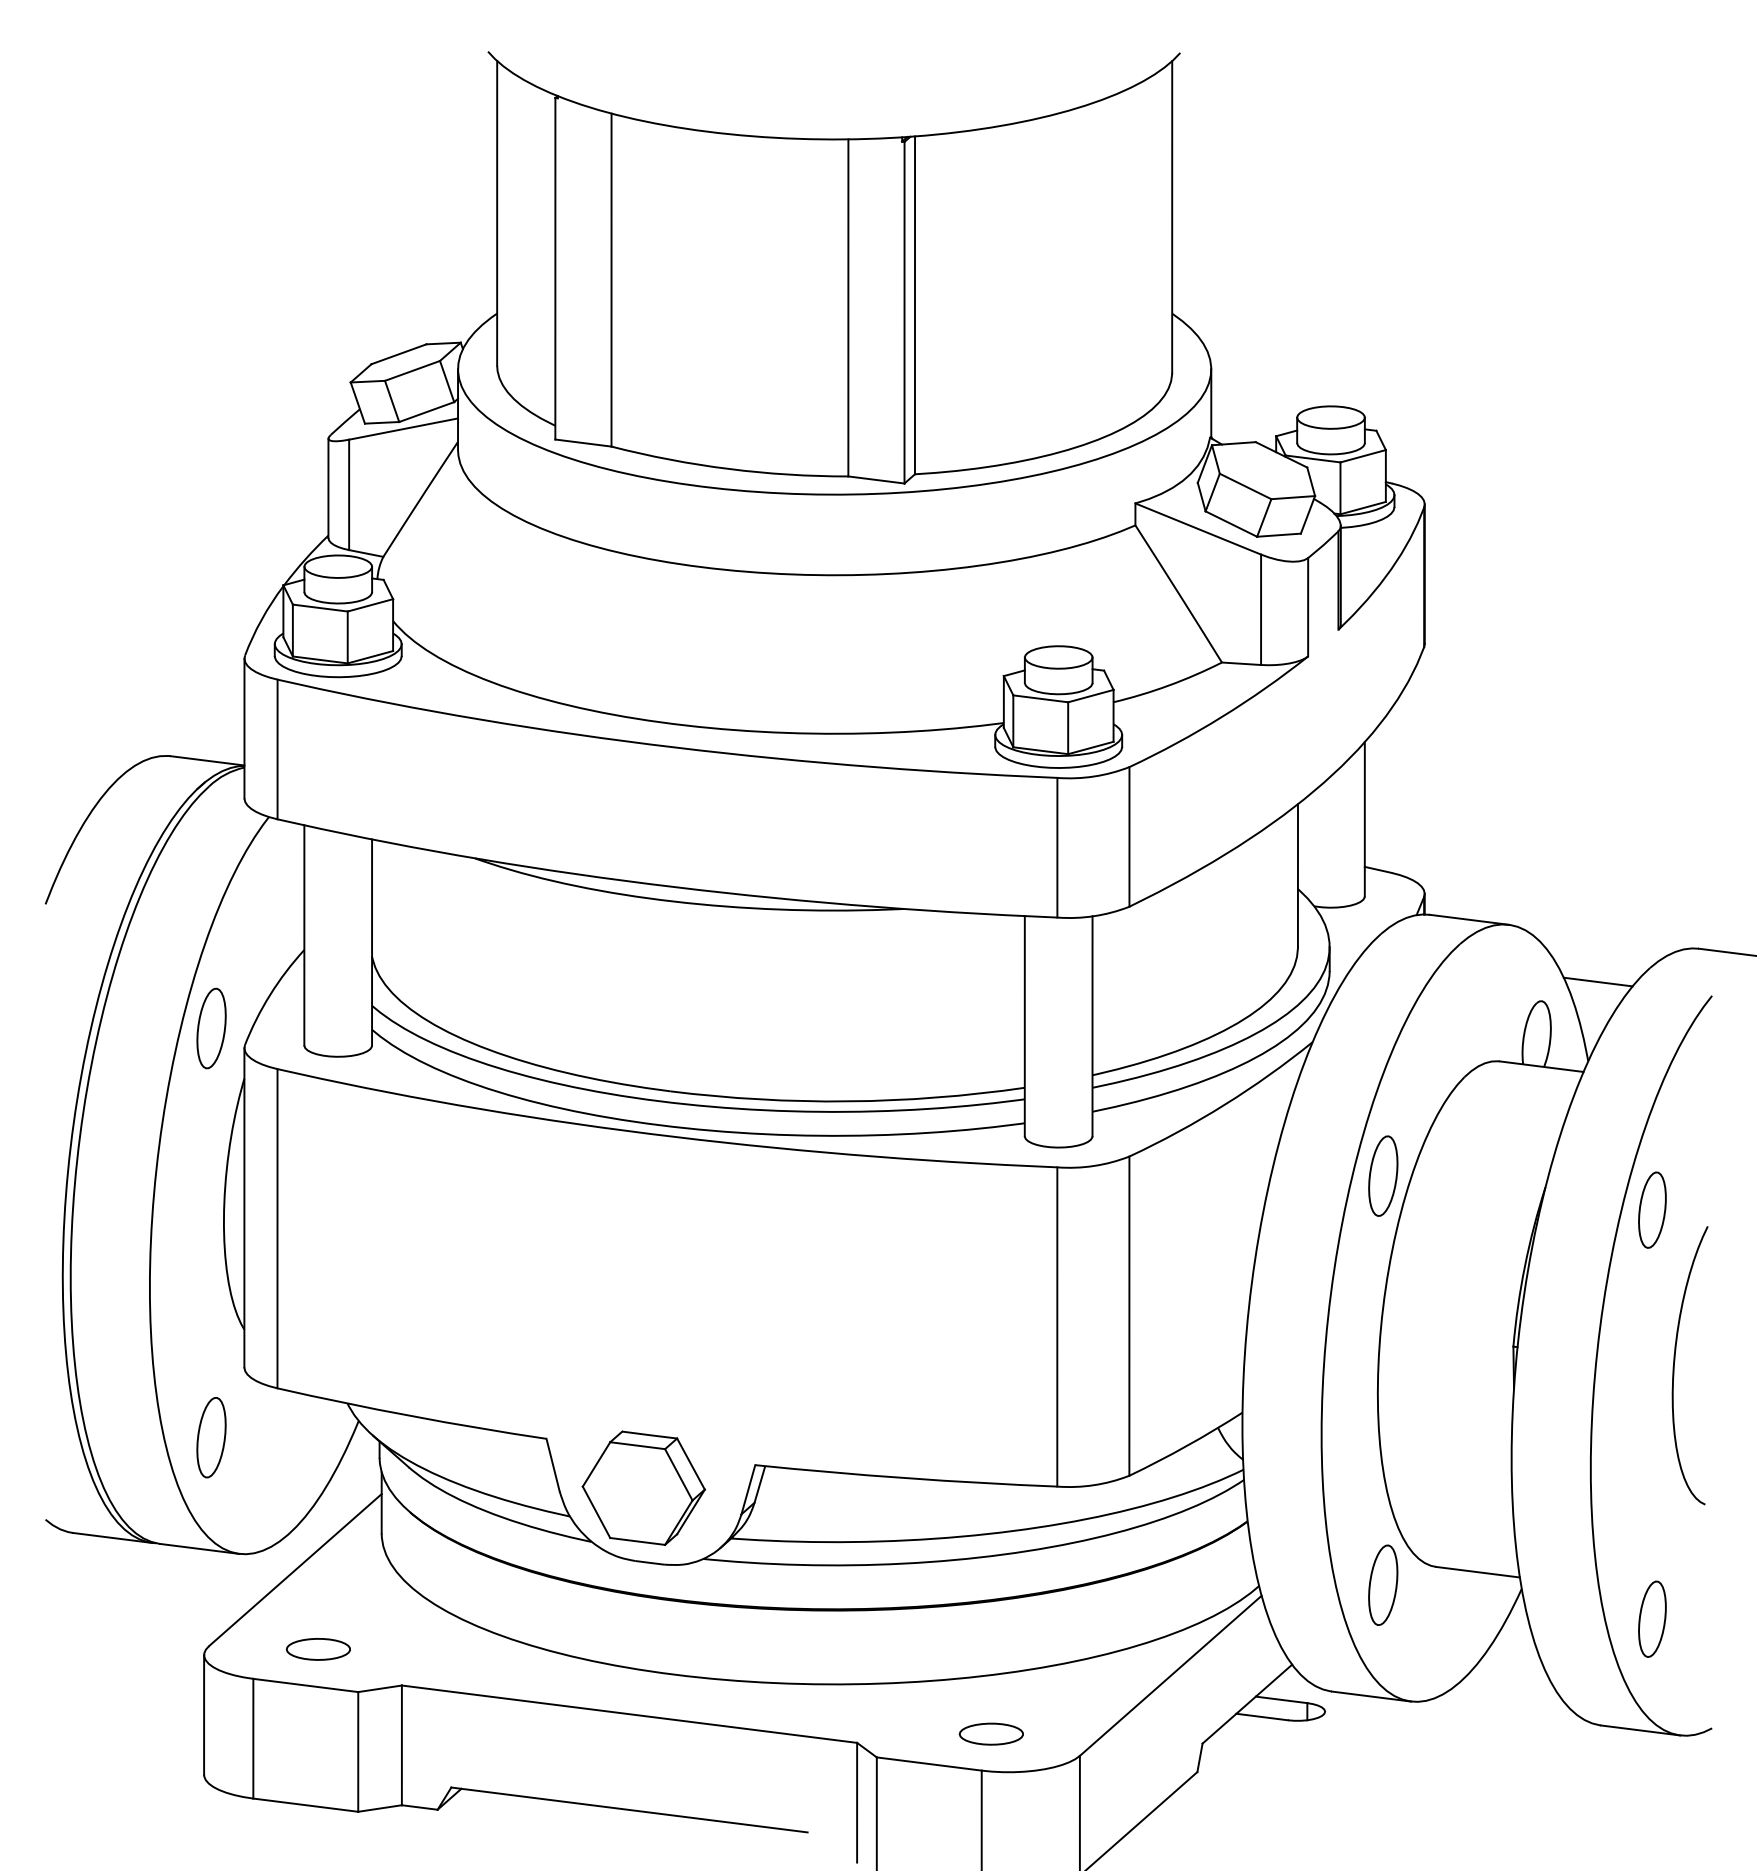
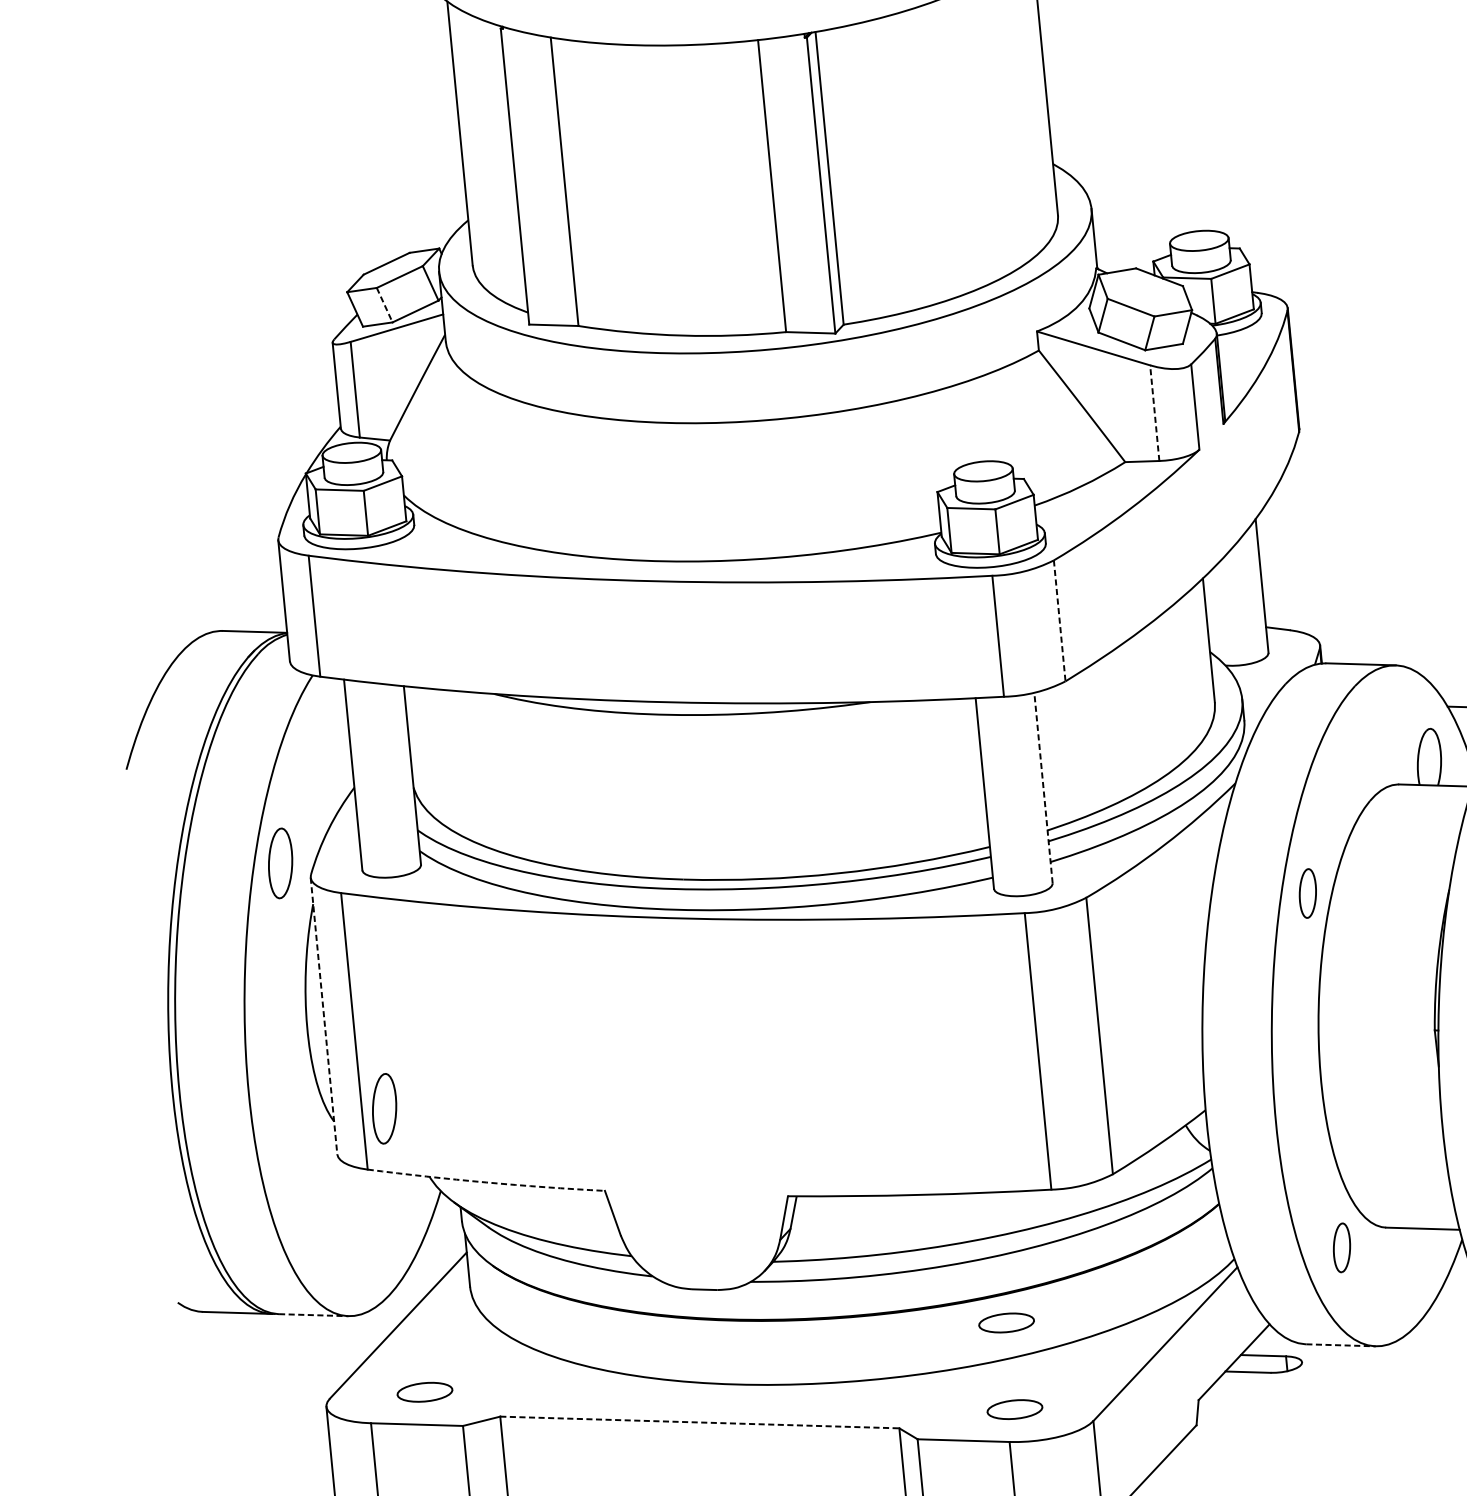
line: (392, 401) -> (385, 305), solid -> dashed
line: (1261, 609) -> (1155, 412), solid -> dashed
line: (1129, 836) -> (1059, 620), solid -> dashed
line: (1092, 1025) -> (1043, 787), solid -> dashed
part: (1383, 1175) -> (1307, 892), size x0.7
line: (244, 1207) -> (324, 1015), solid -> dashed
arc: (411, 1416) -> (486, 1182), solid -> dashed
part: (211, 1437) -> (384, 1108), moved
part: (643, 1487) -> (693, 1224), removed
line: (199, 1548) -> (313, 1314), solid -> dashed
part: (1383, 1584) -> (1342, 1247), size x0.7
part: (990, 1633) -> (1005, 1322), added
line: (1371, 1696) -> (1341, 1345), solid -> dashed
line: (630, 1714) -> (700, 1422), solid -> dashed

